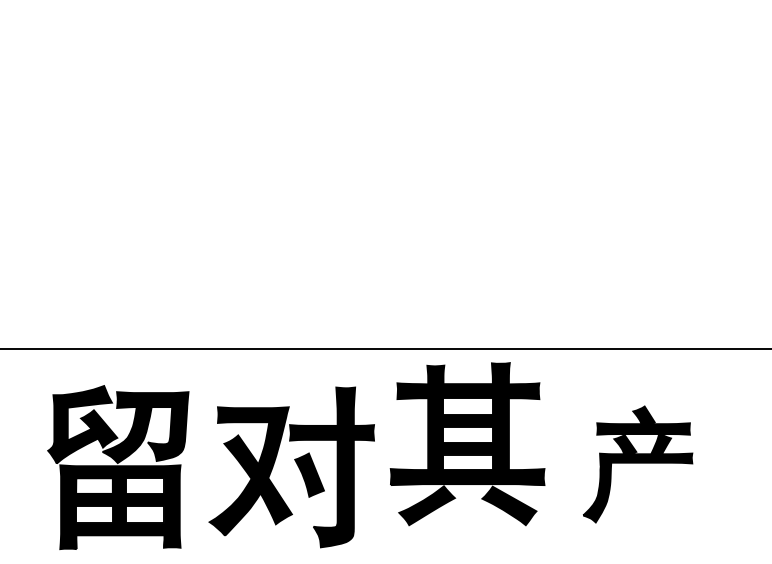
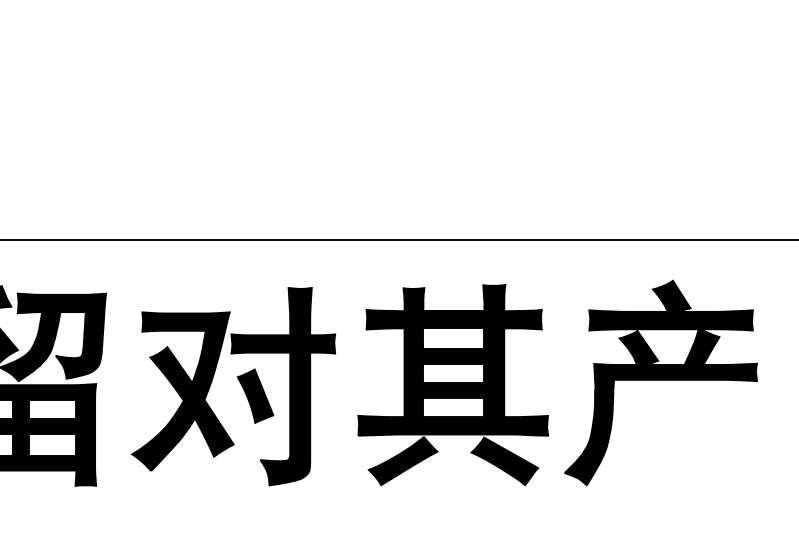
part: (467, 444) -> (453, 385), moved
part: (637, 464) -> (660, 383), size x1.43

